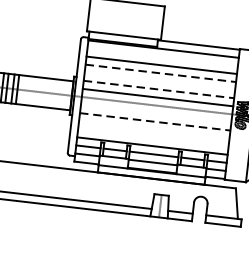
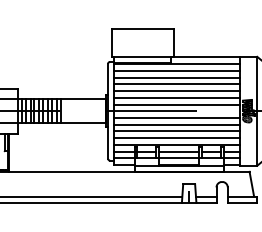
line: (162, 56) -> (176, 70), added
line: (160, 73) -> (176, 84), dashed -> solid
line: (159, 81) -> (176, 91), added
line: (158, 89) -> (176, 97), dashed -> solid
line: (155, 114) -> (176, 118), added
line: (154, 121) -> (176, 124), dashed -> solid
line: (153, 129) -> (176, 131), added
line: (152, 138) -> (176, 138), added

